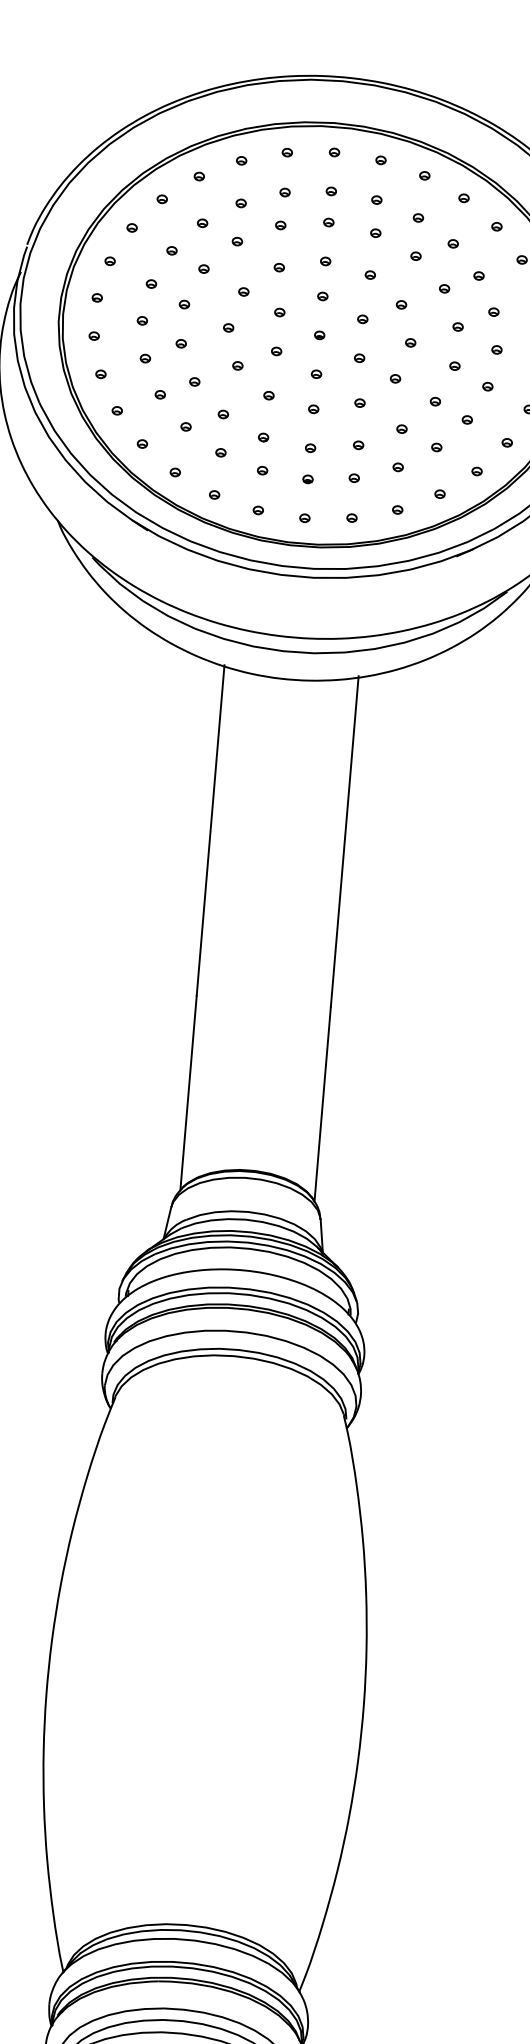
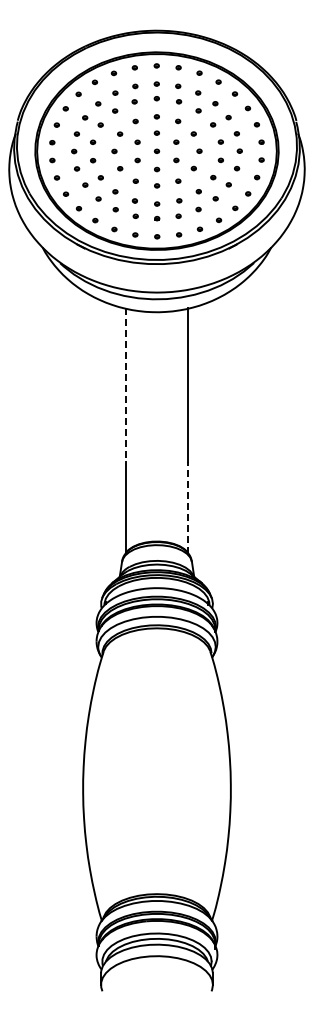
line: (210, 830) -> (125, 385), solid -> dashed
line: (322, 1105) -> (188, 508), solid -> dashed

